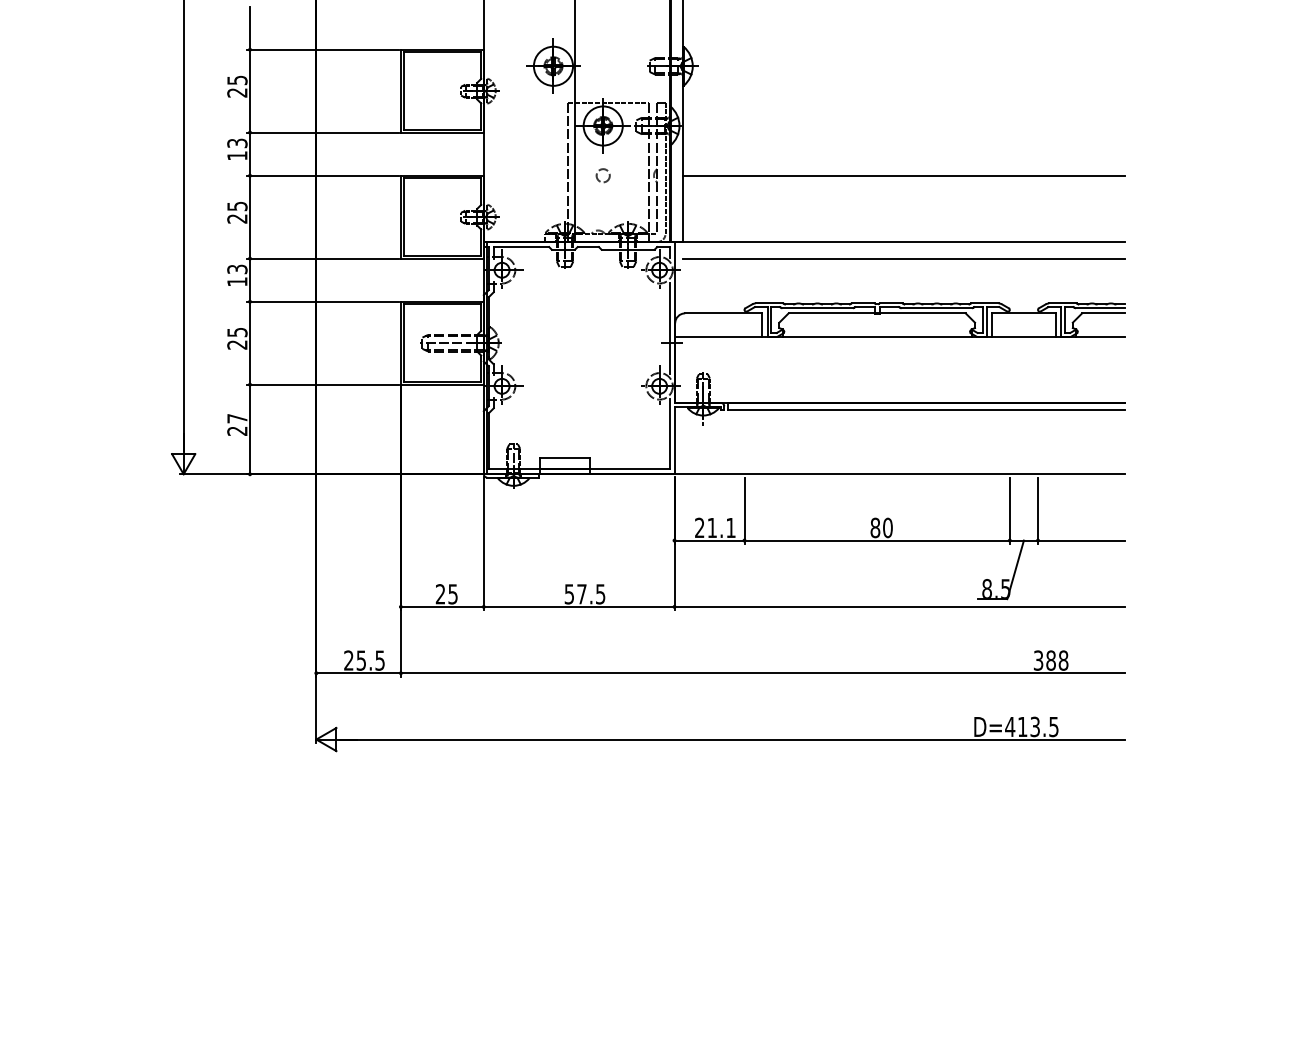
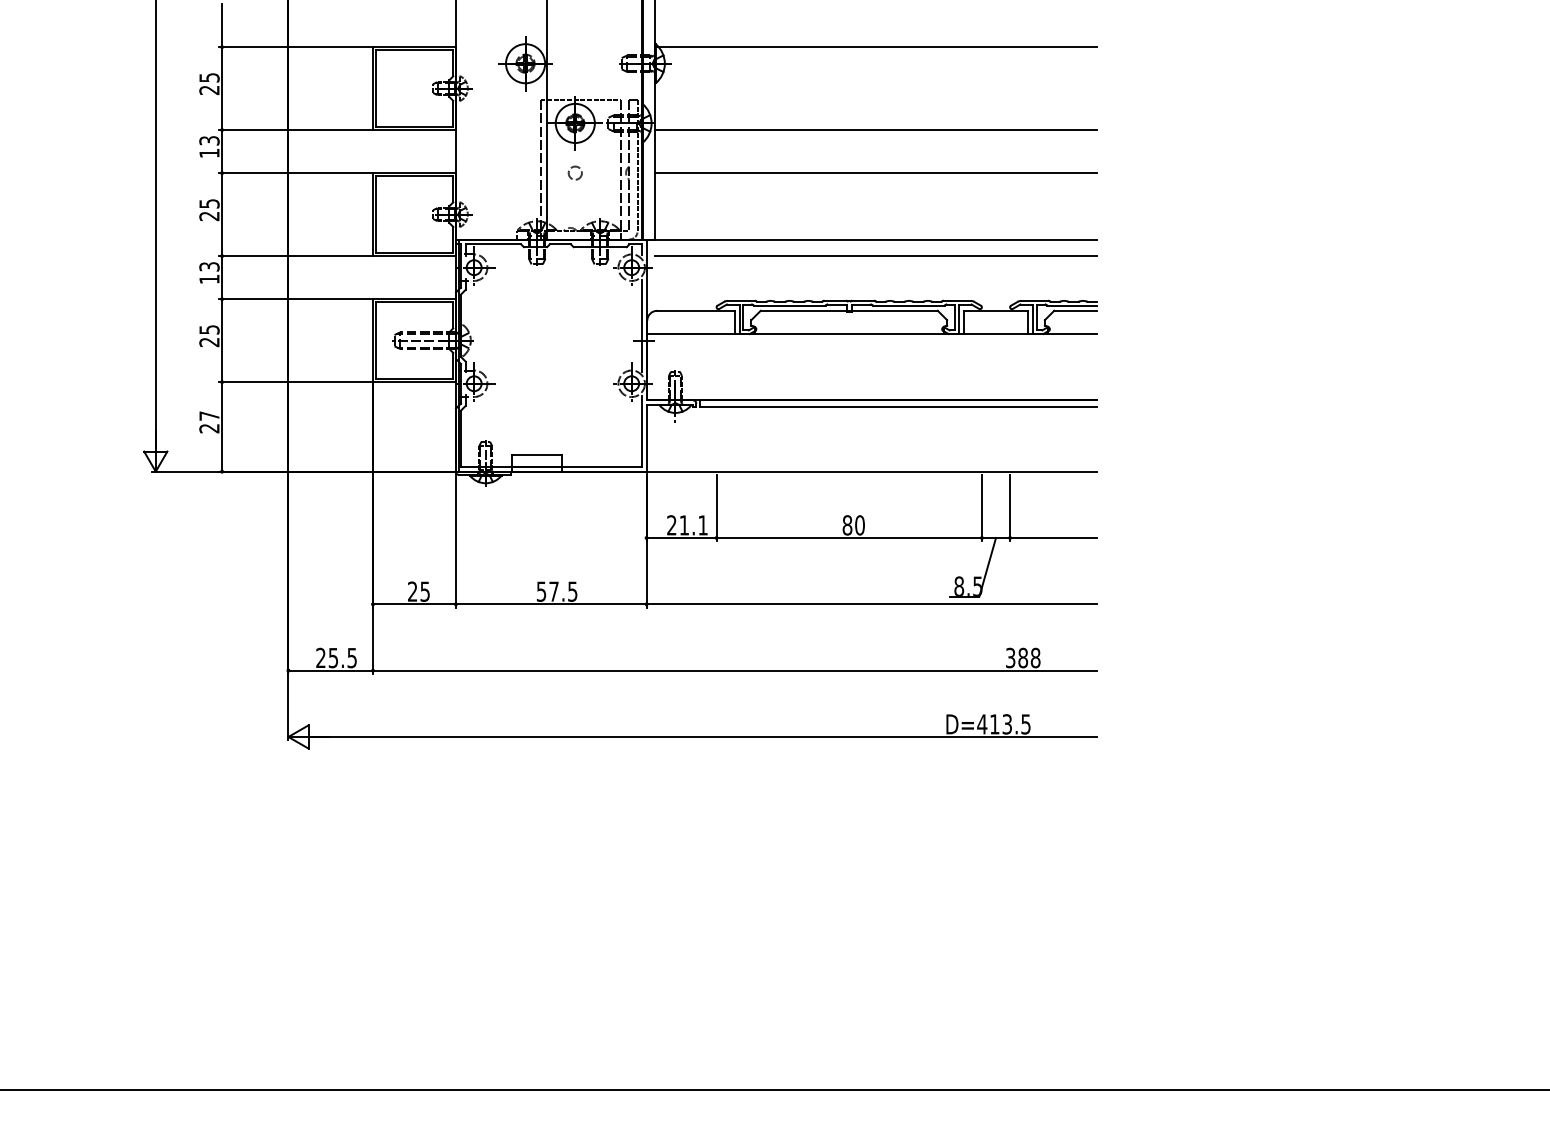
line: (903, 50) -> (875, 47), added
line: (903, 133) -> (875, 130), added

